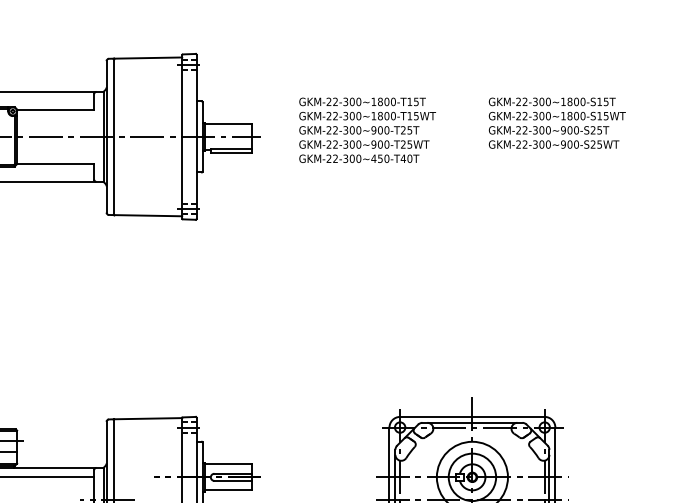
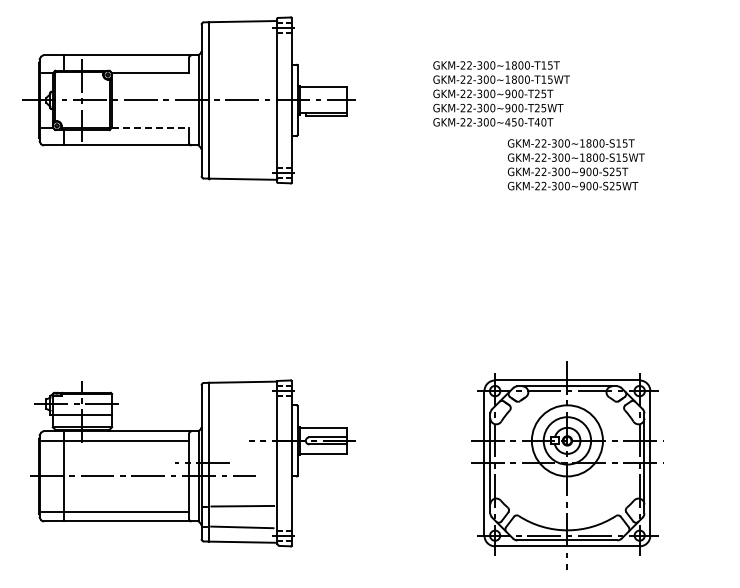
text: (556, 122) -> (575, 164), moved
text: (367, 129) -> (501, 93), moved
line: (55, 163) -> (150, 127), solid -> dashed

